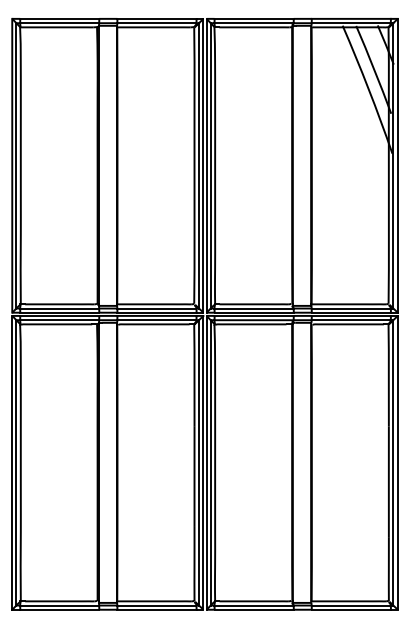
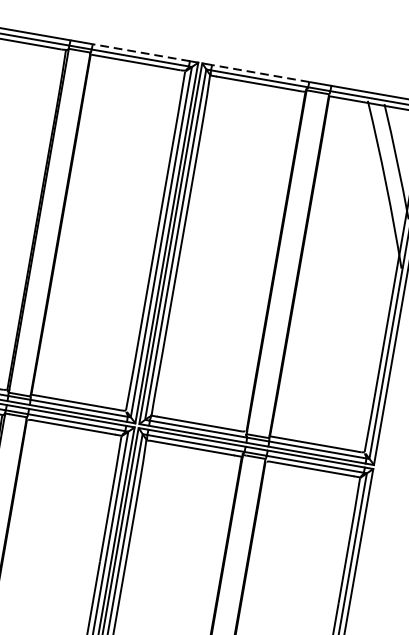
line: (156, 18) -> (140, 52), solid -> dashed
line: (254, 18) -> (261, 73), solid -> dashed

